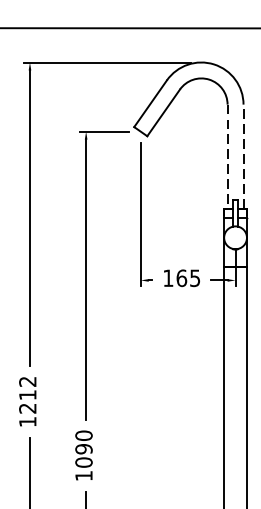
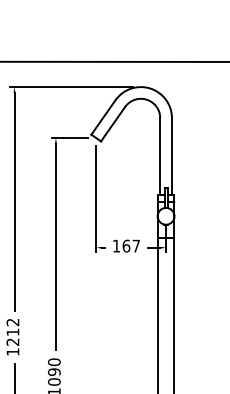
line: (242, 155) -> (171, 155), dashed -> solid
line: (227, 156) -> (160, 156), dashed -> solid
text: (194, 277) -> (135, 245), 165 -> 167

